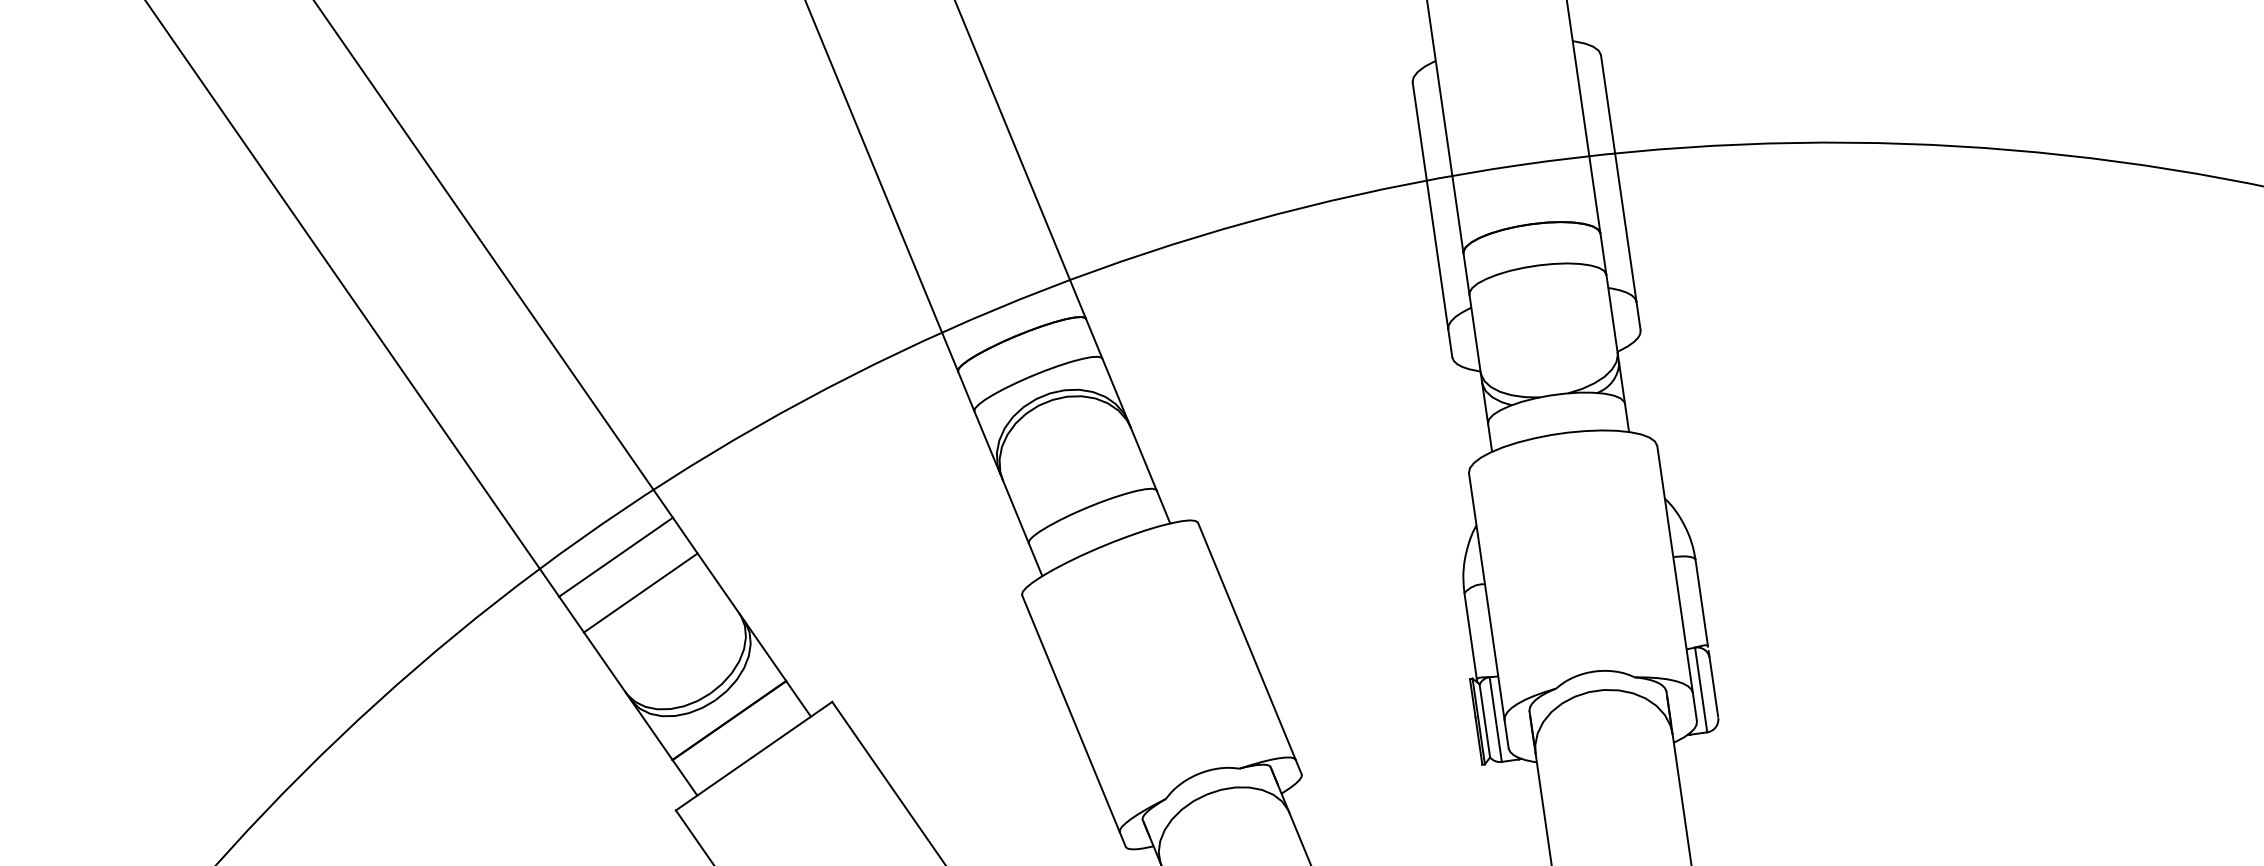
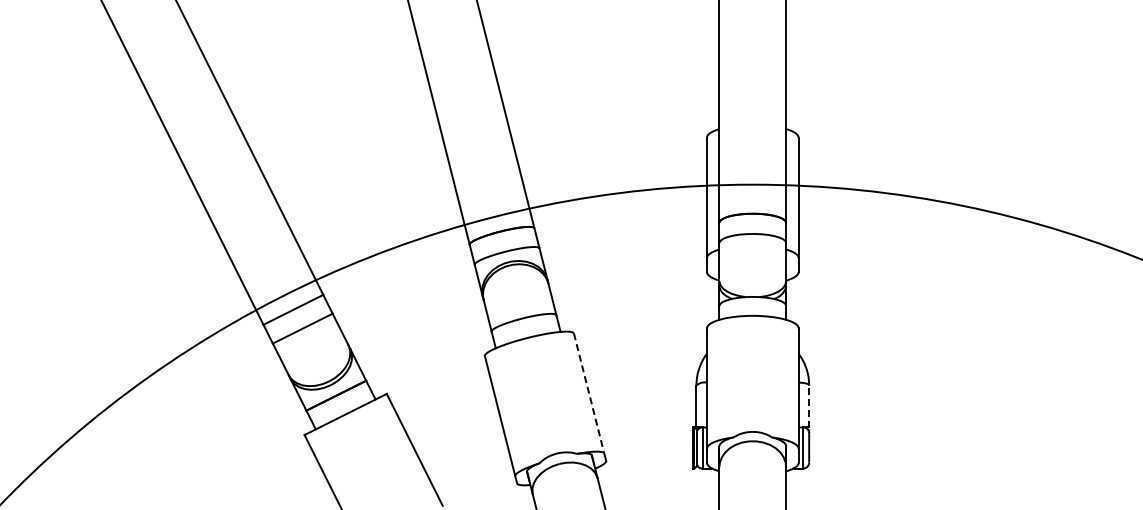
line: (1702, 600) -> (809, 405), solid -> dashed
line: (1247, 641) -> (589, 393), solid -> dashed

